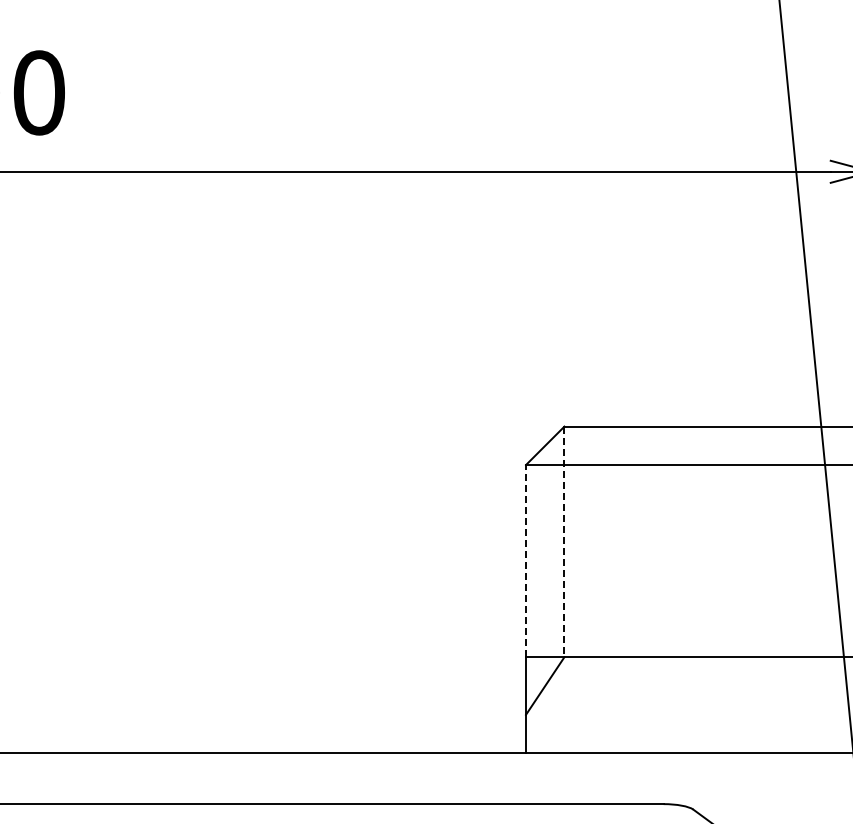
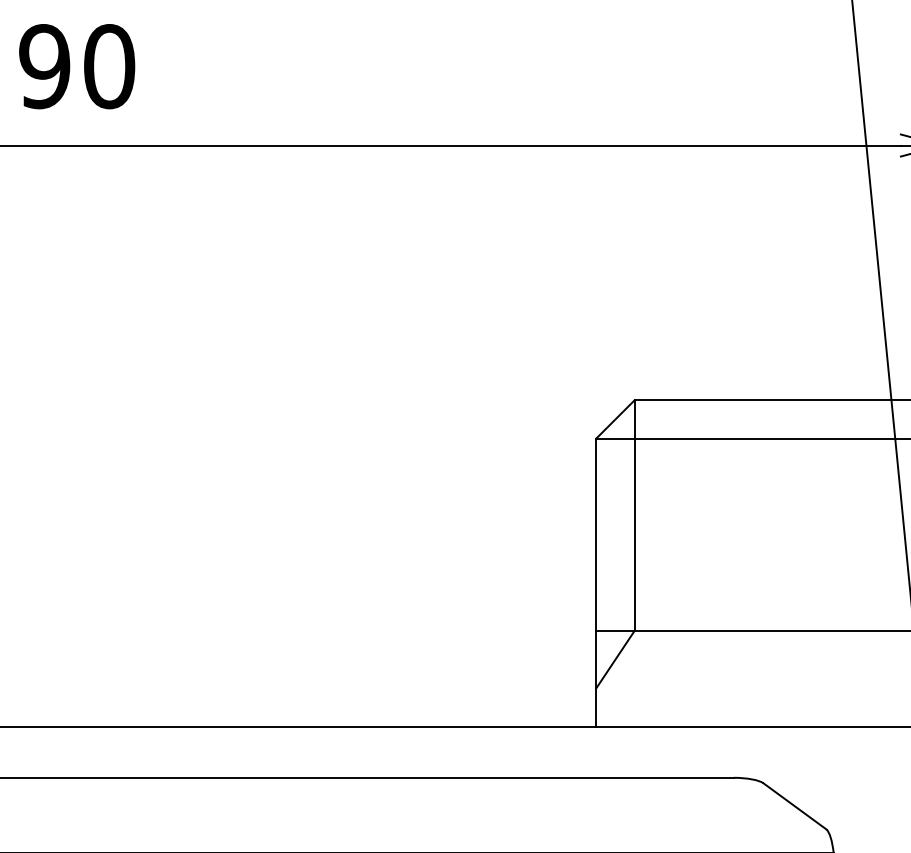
line: (564, 542) -> (634, 516), dashed -> solid
line: (526, 560) -> (596, 534), dashed -> solid

